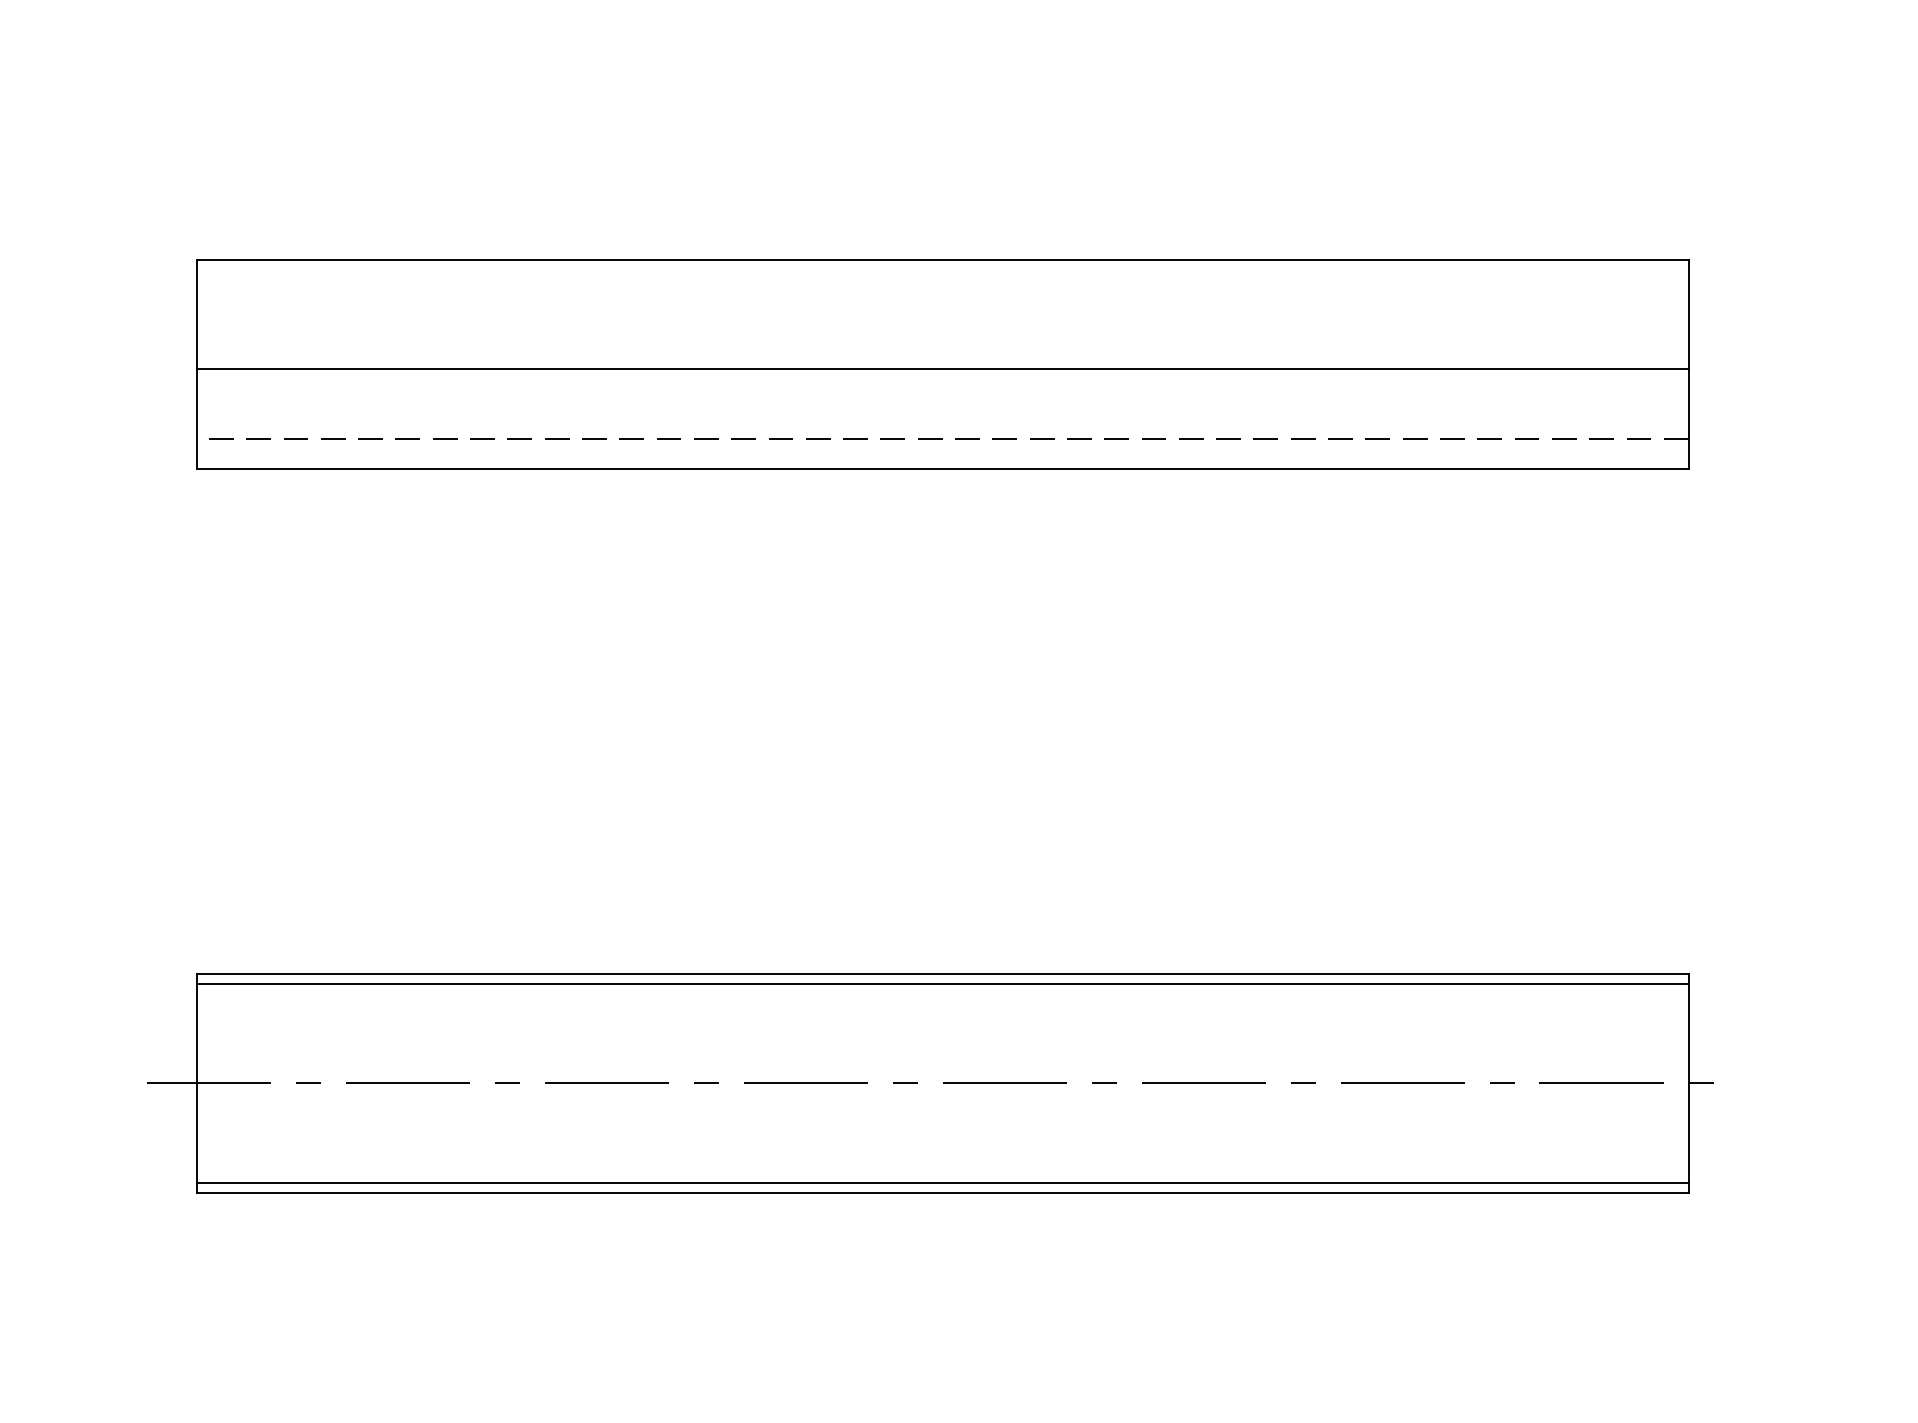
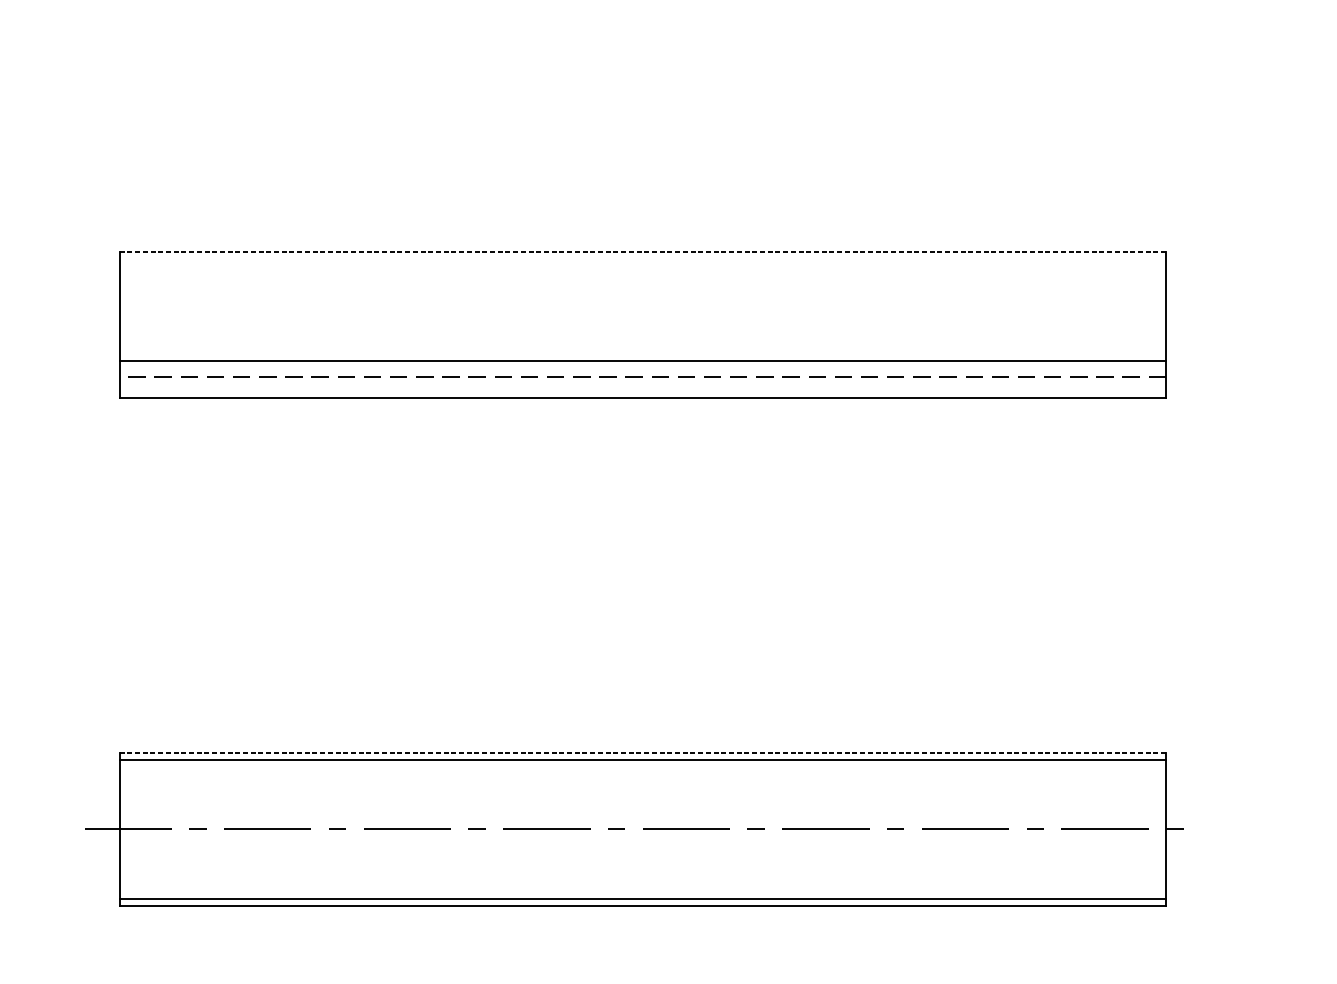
line: (942, 259) -> (642, 251), solid -> dashed
line: (942, 369) -> (642, 360), moved
line: (943, 973) -> (643, 752), solid -> dashed

